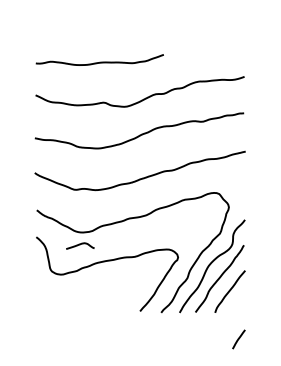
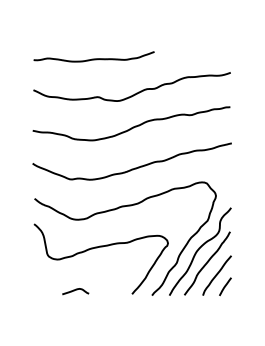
curve: (80, 244) -> (75, 290), moved
line: (238, 339) -> (225, 286), moved

